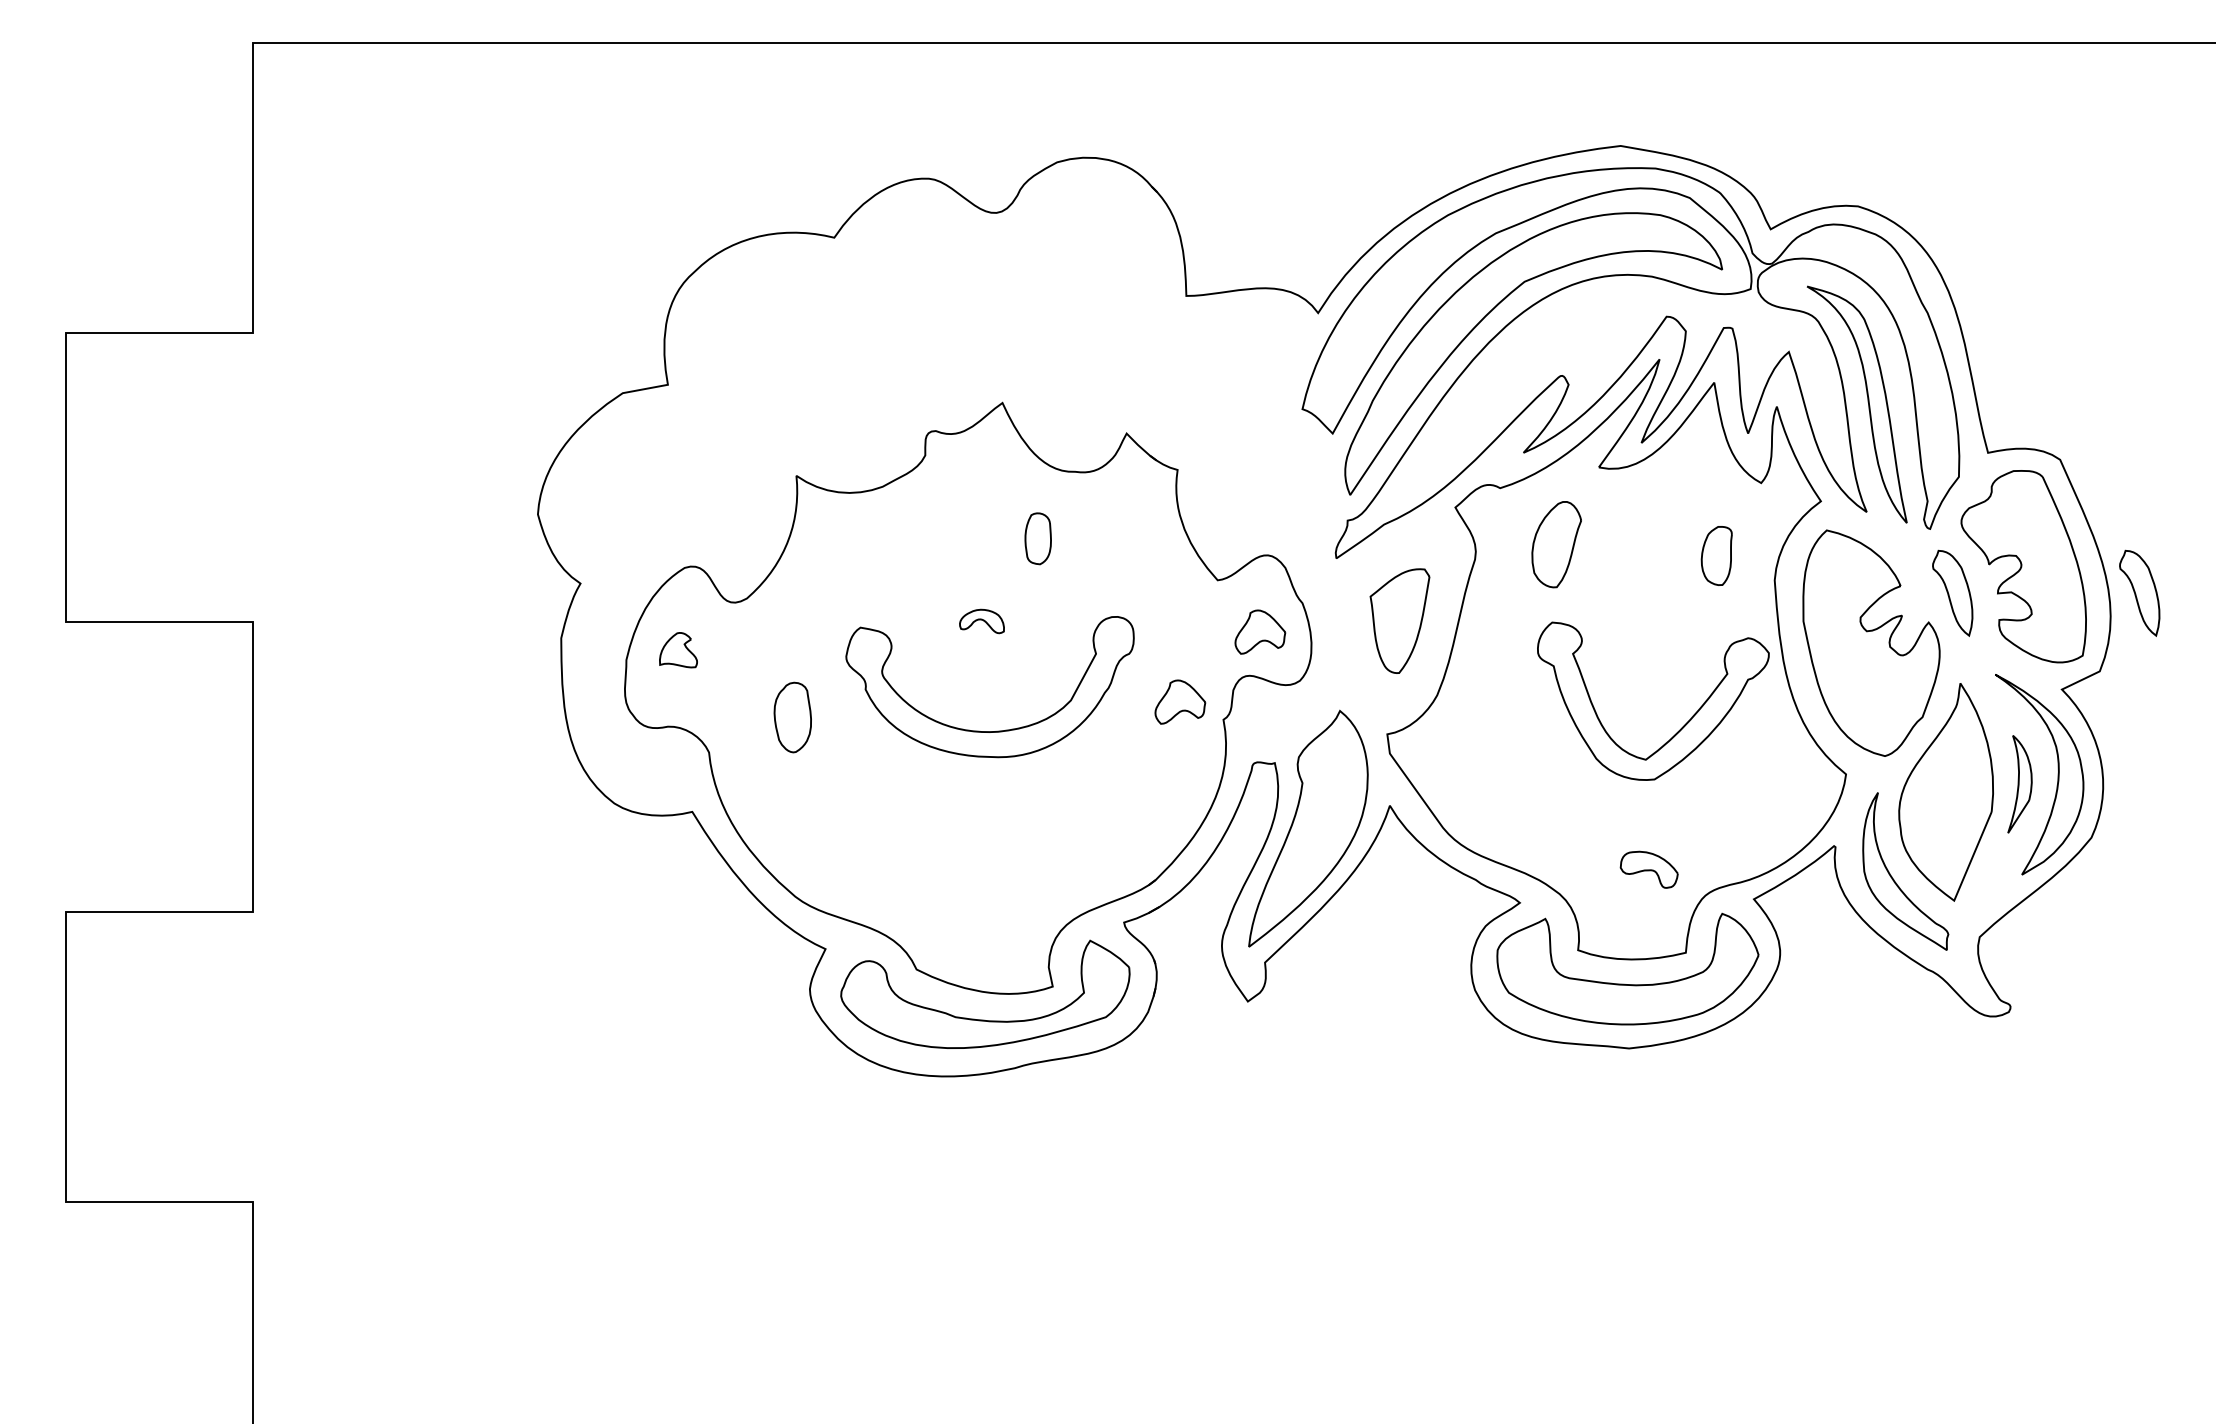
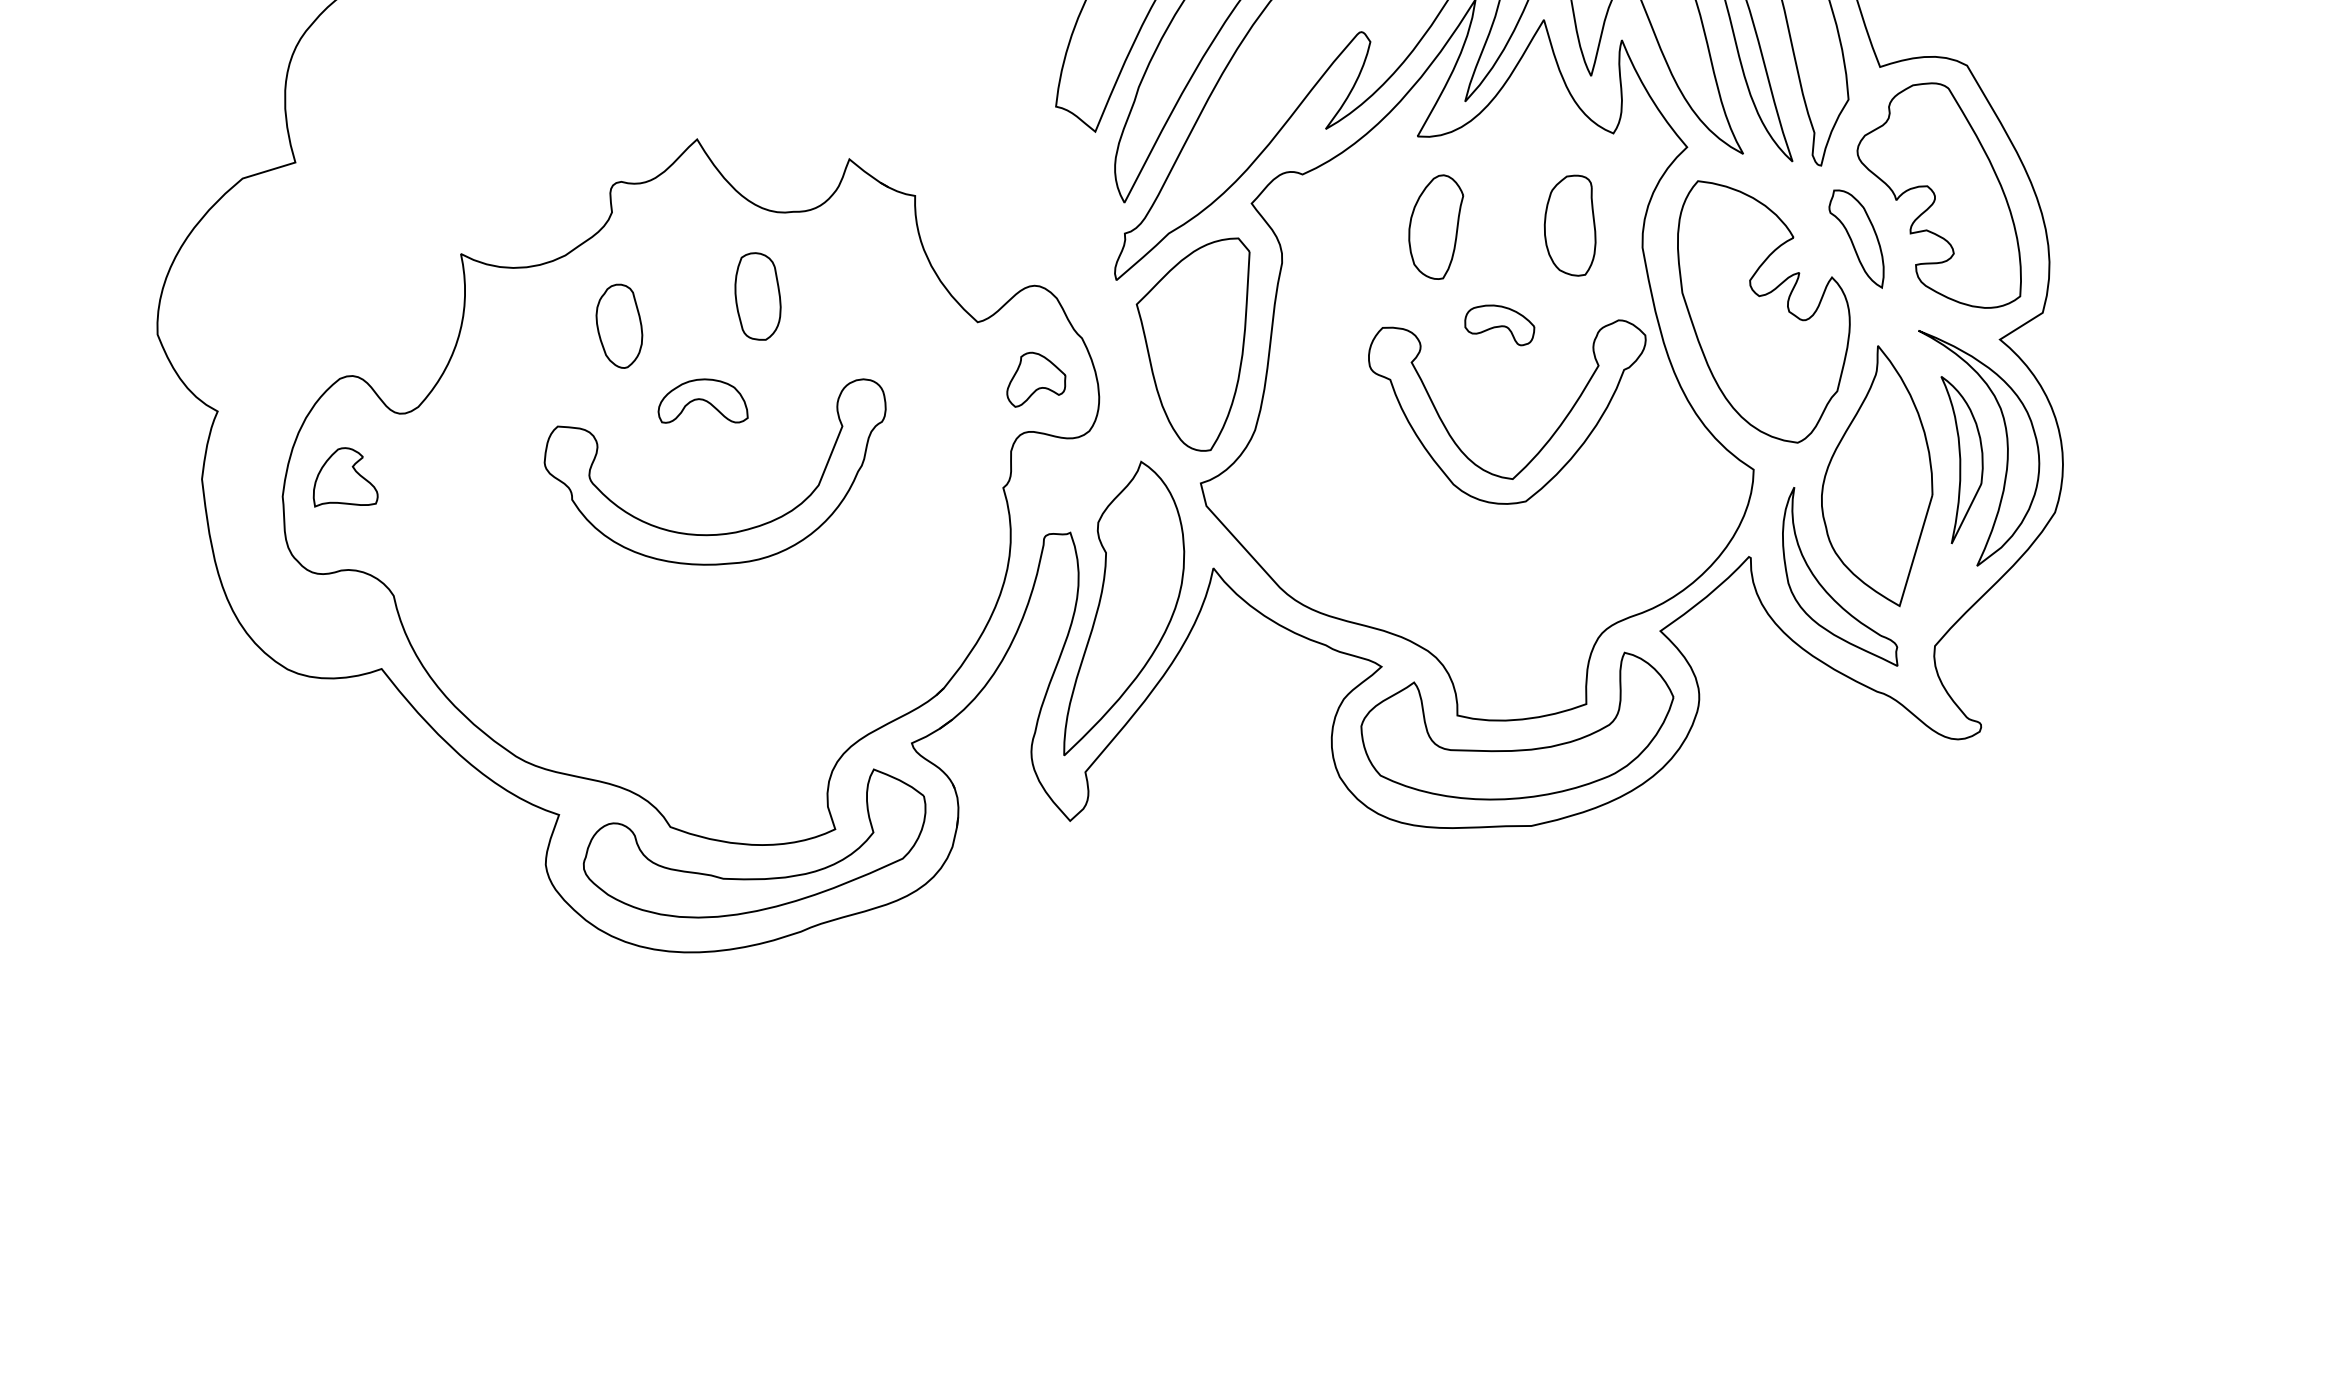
part: (1038, 538) -> (758, 296), size x1.43
part: (1556, 544) -> (1436, 227), moved
part: (1716, 555) -> (1569, 225), size x1.43
part: (2139, 592) -> (2079, 213), removed
part: (1399, 620) -> (1200, 345), size x1.67
part: (981, 621) -> (701, 403), size x1.67
part: (678, 649) -> (343, 477), size x1.43
part: (1180, 701) -> (949, 471), removed
part: (792, 717) -> (619, 326), moved
part: (2019, 784) -> (1962, 458), size x1.43
part: (1648, 869) -> (1498, 325), moved

